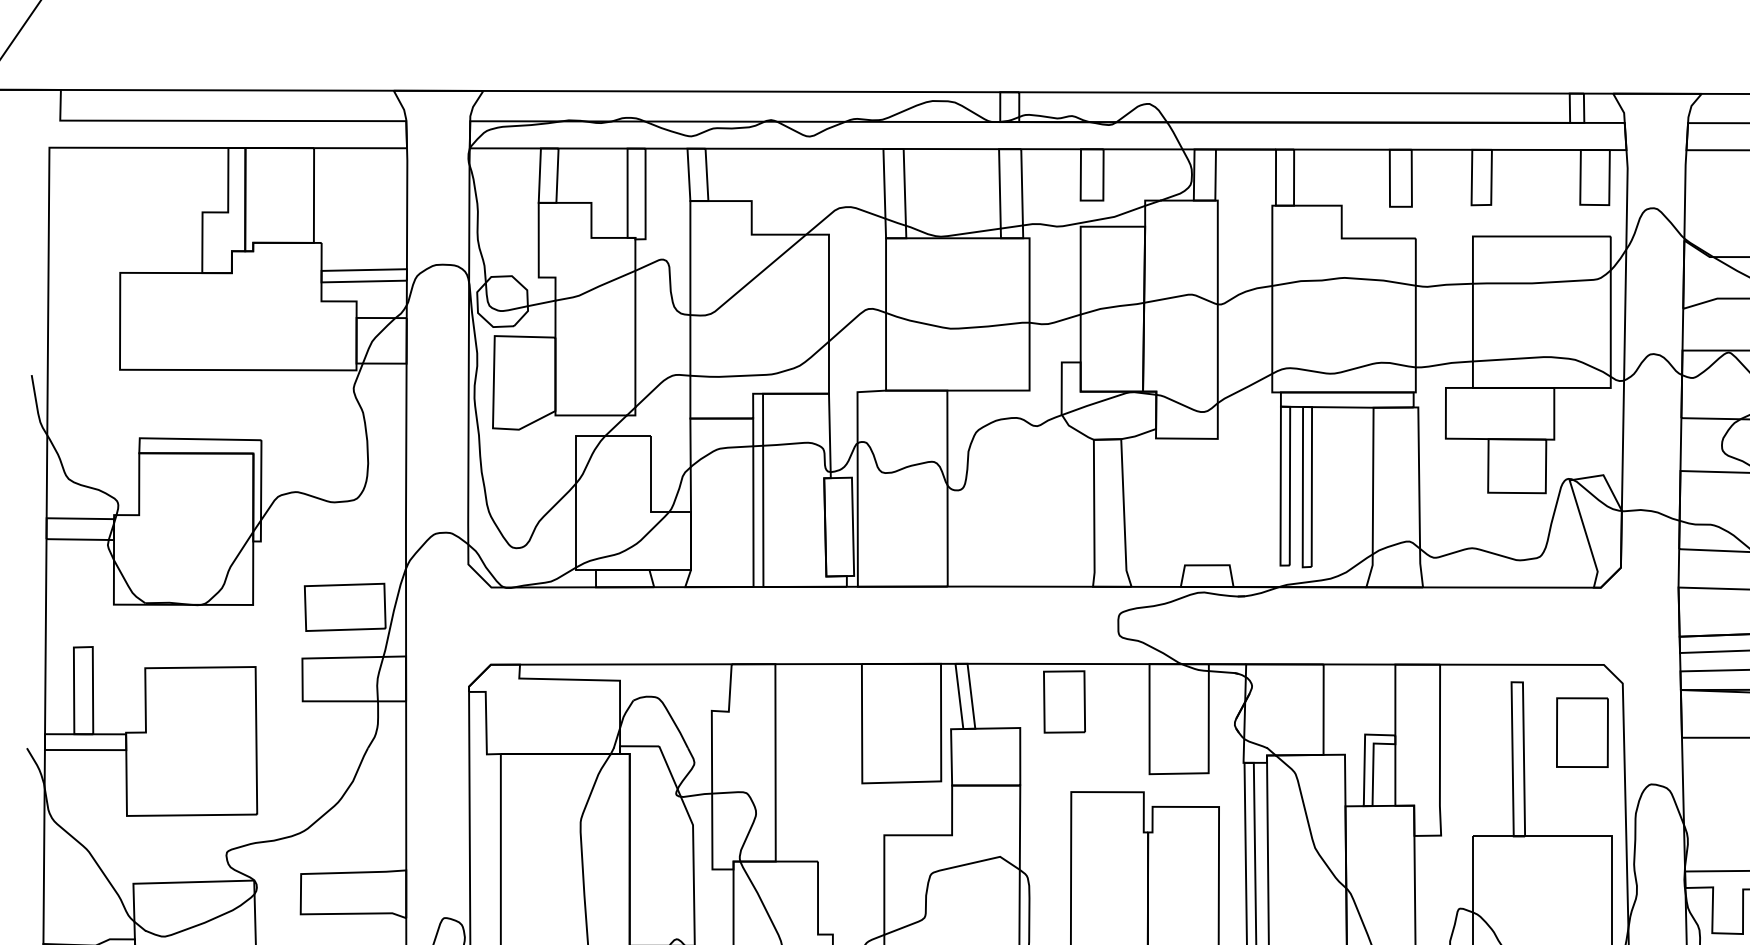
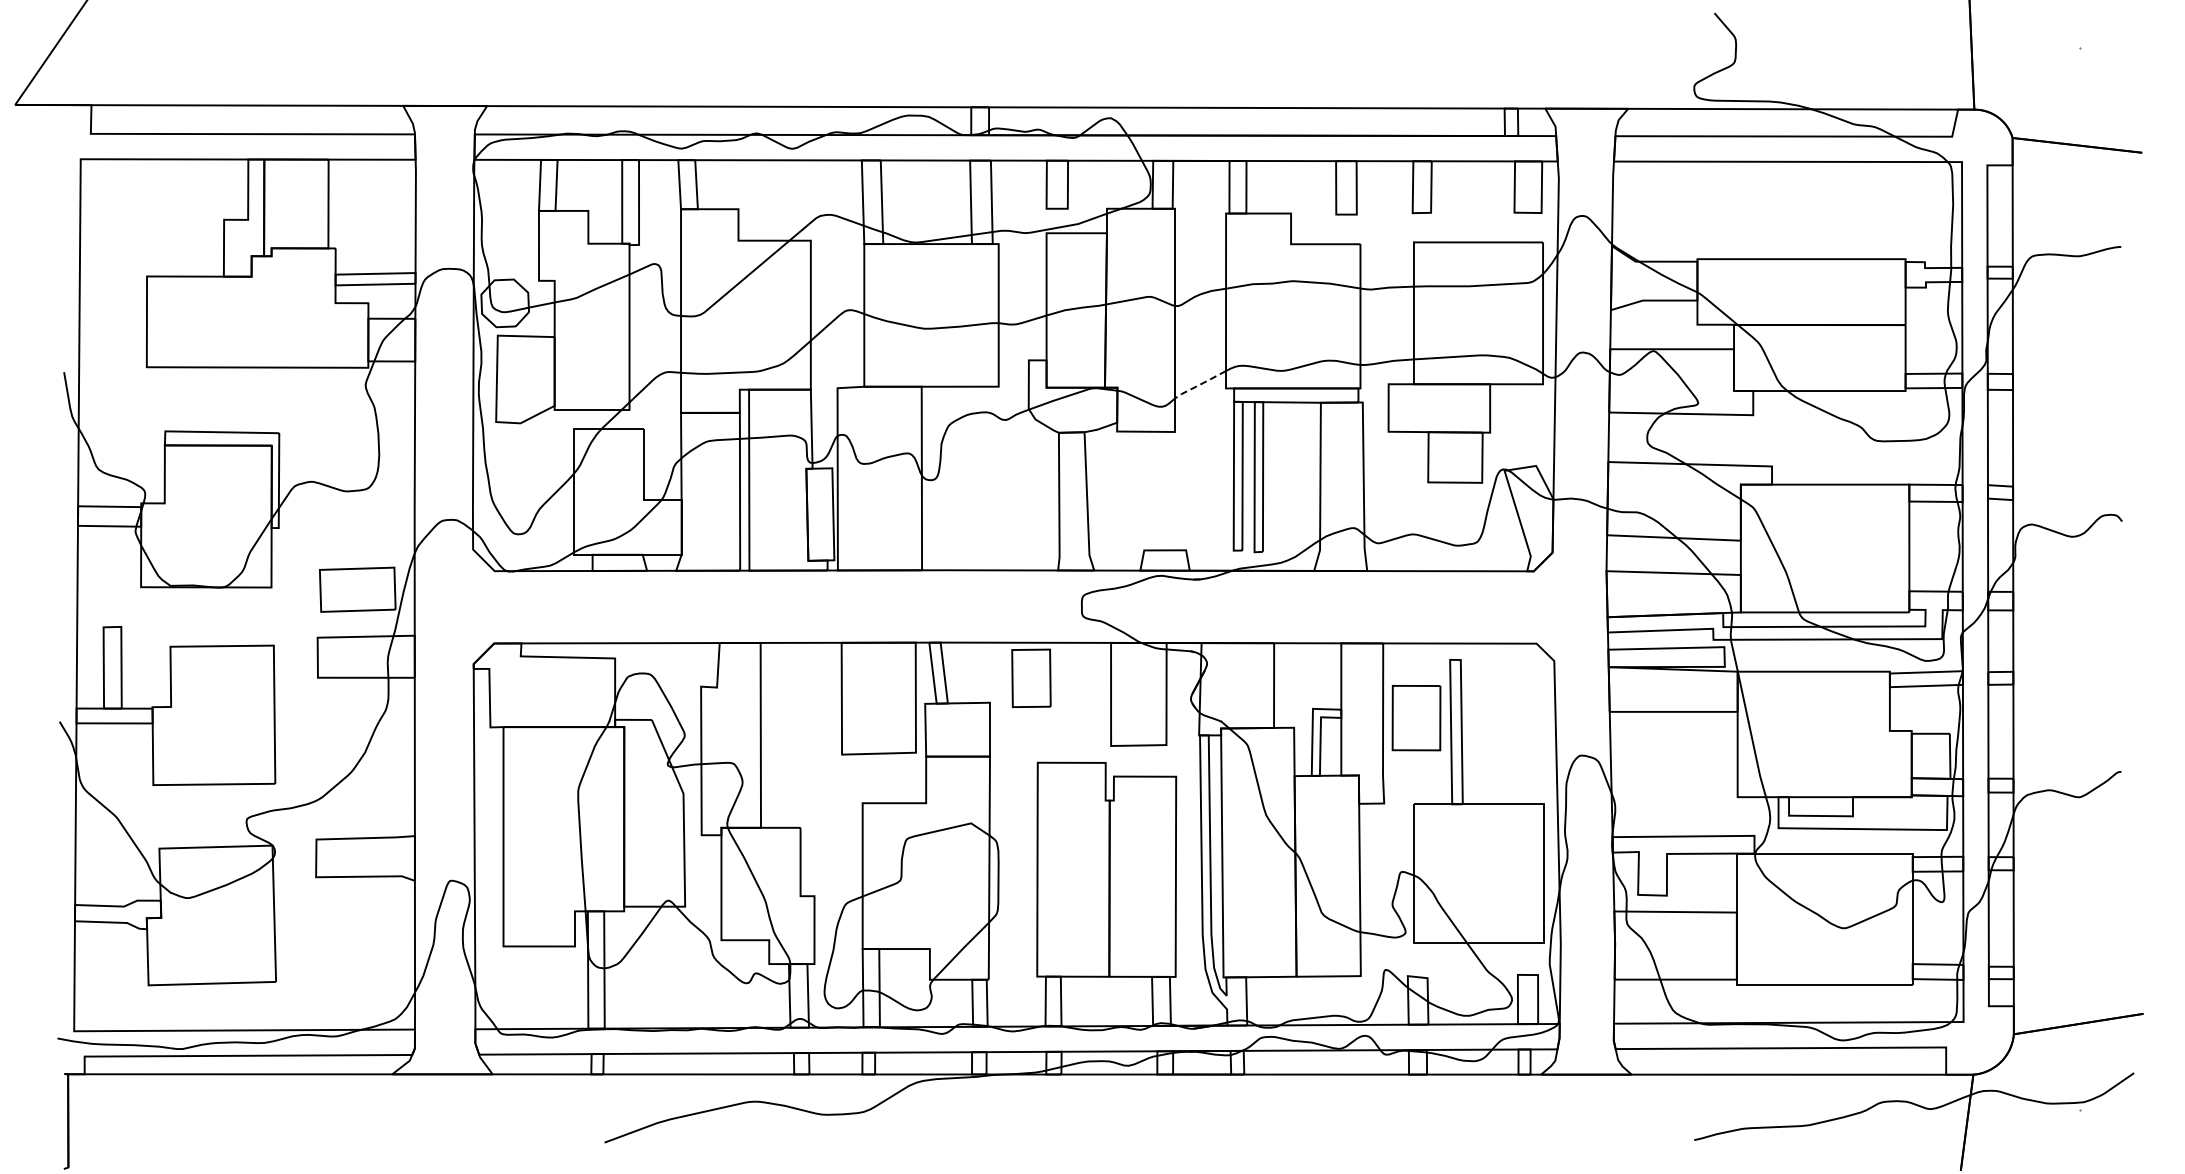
line: (1243, 388) -> (1199, 384), solid -> dashed
part: (1582, 733) -> (1416, 718), moved

